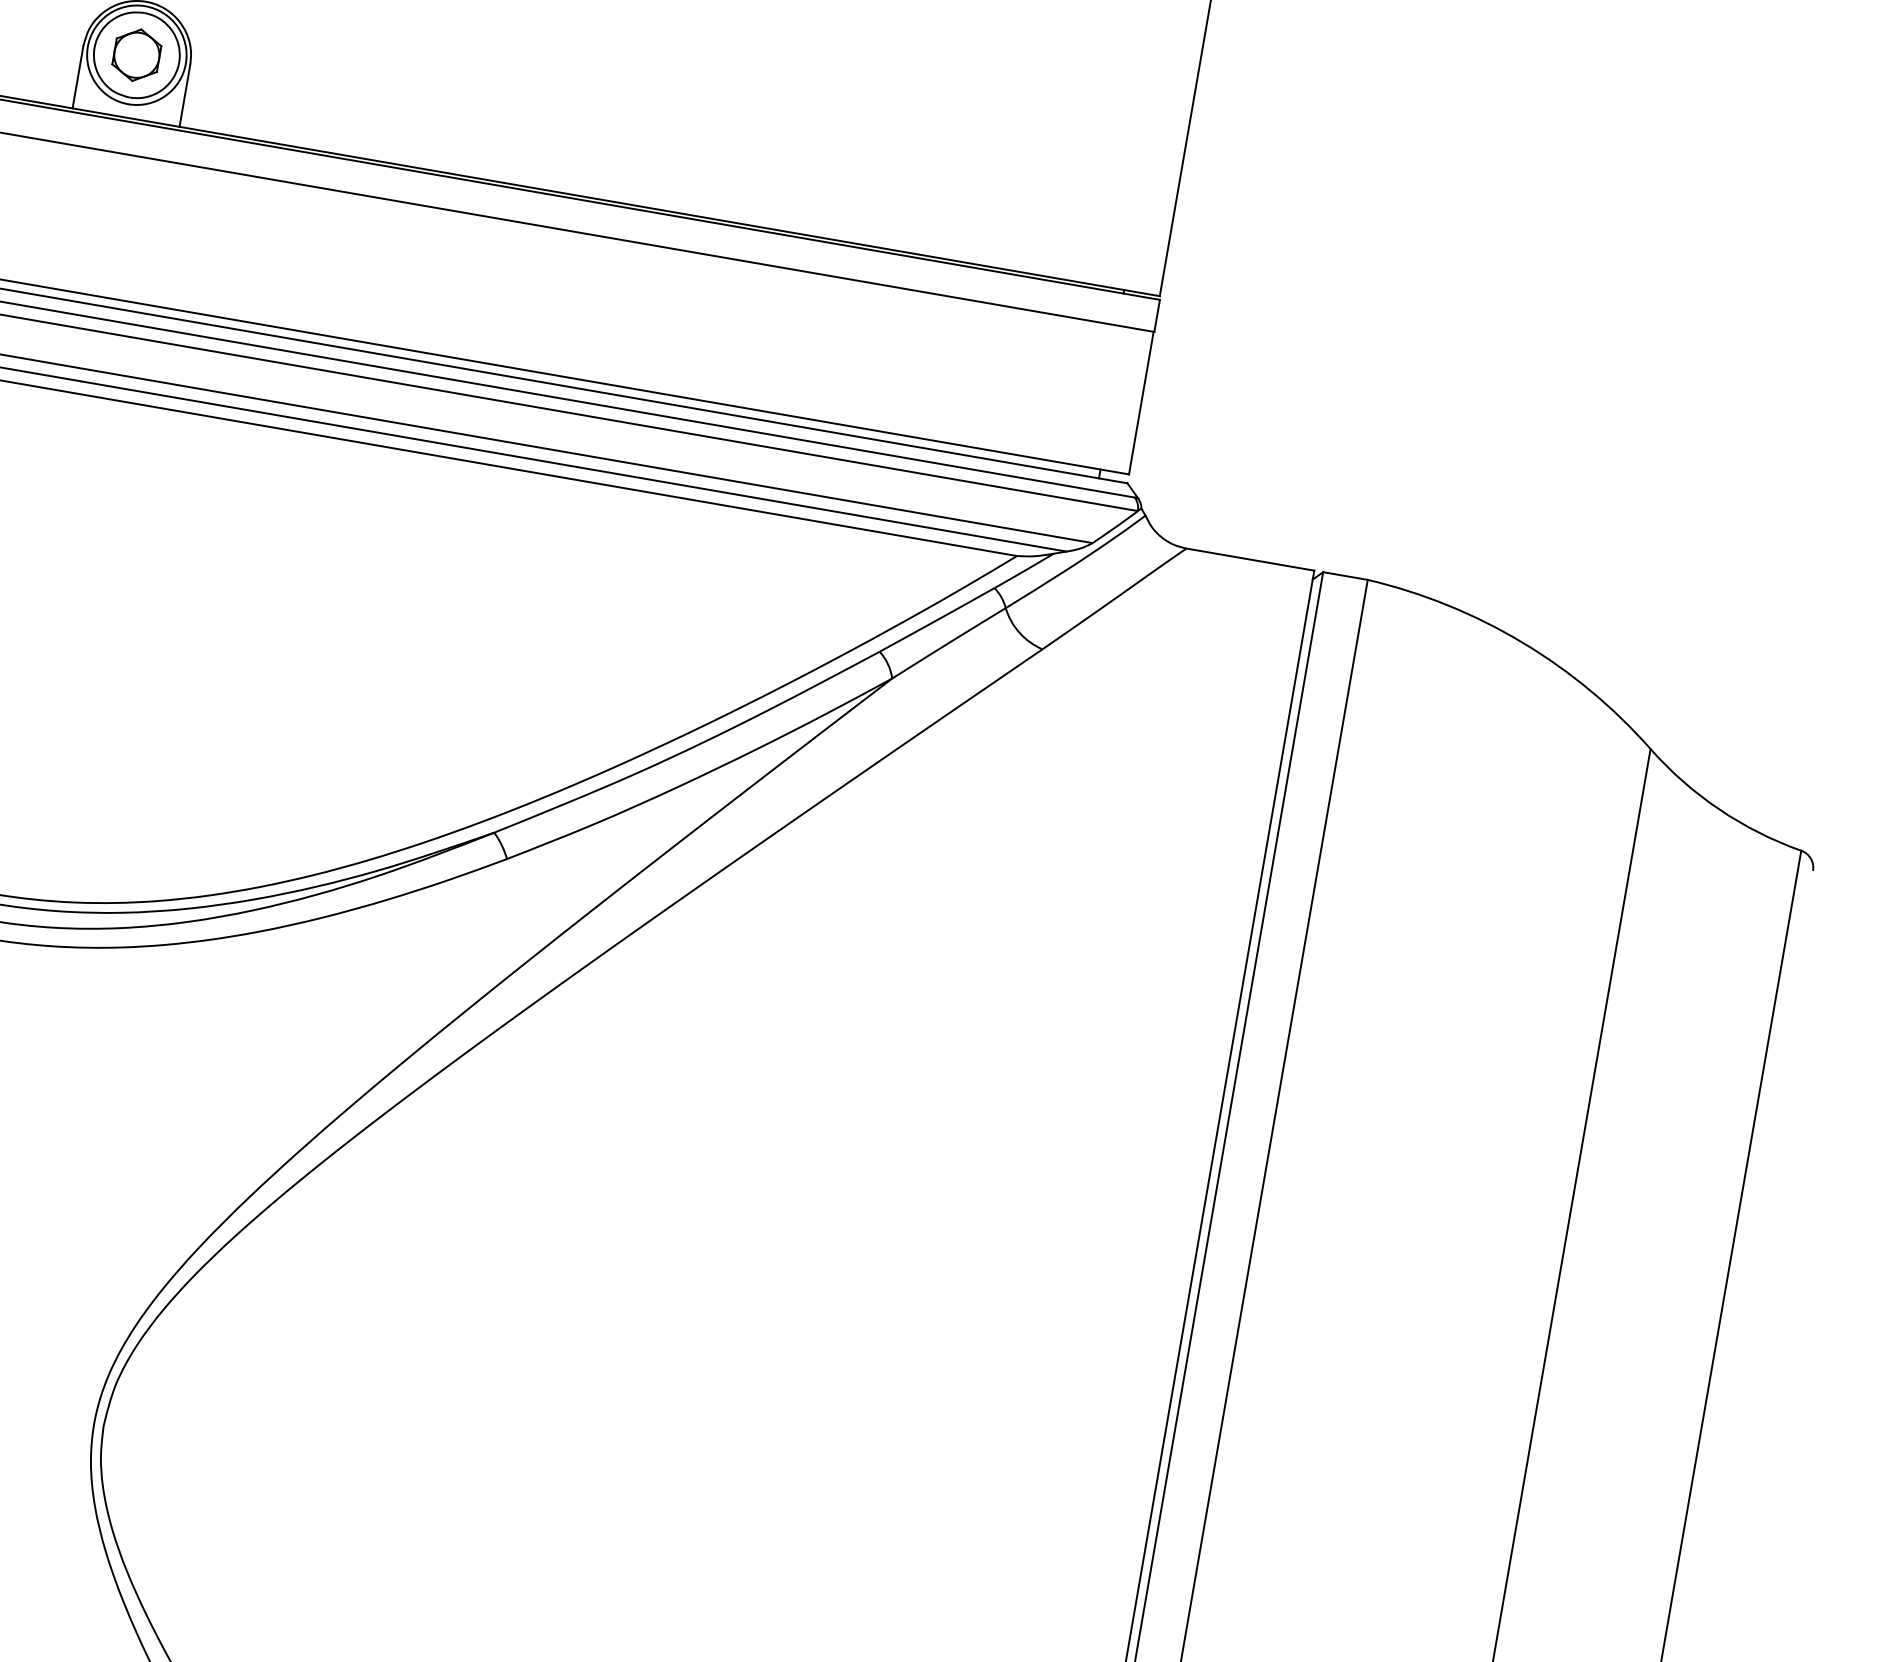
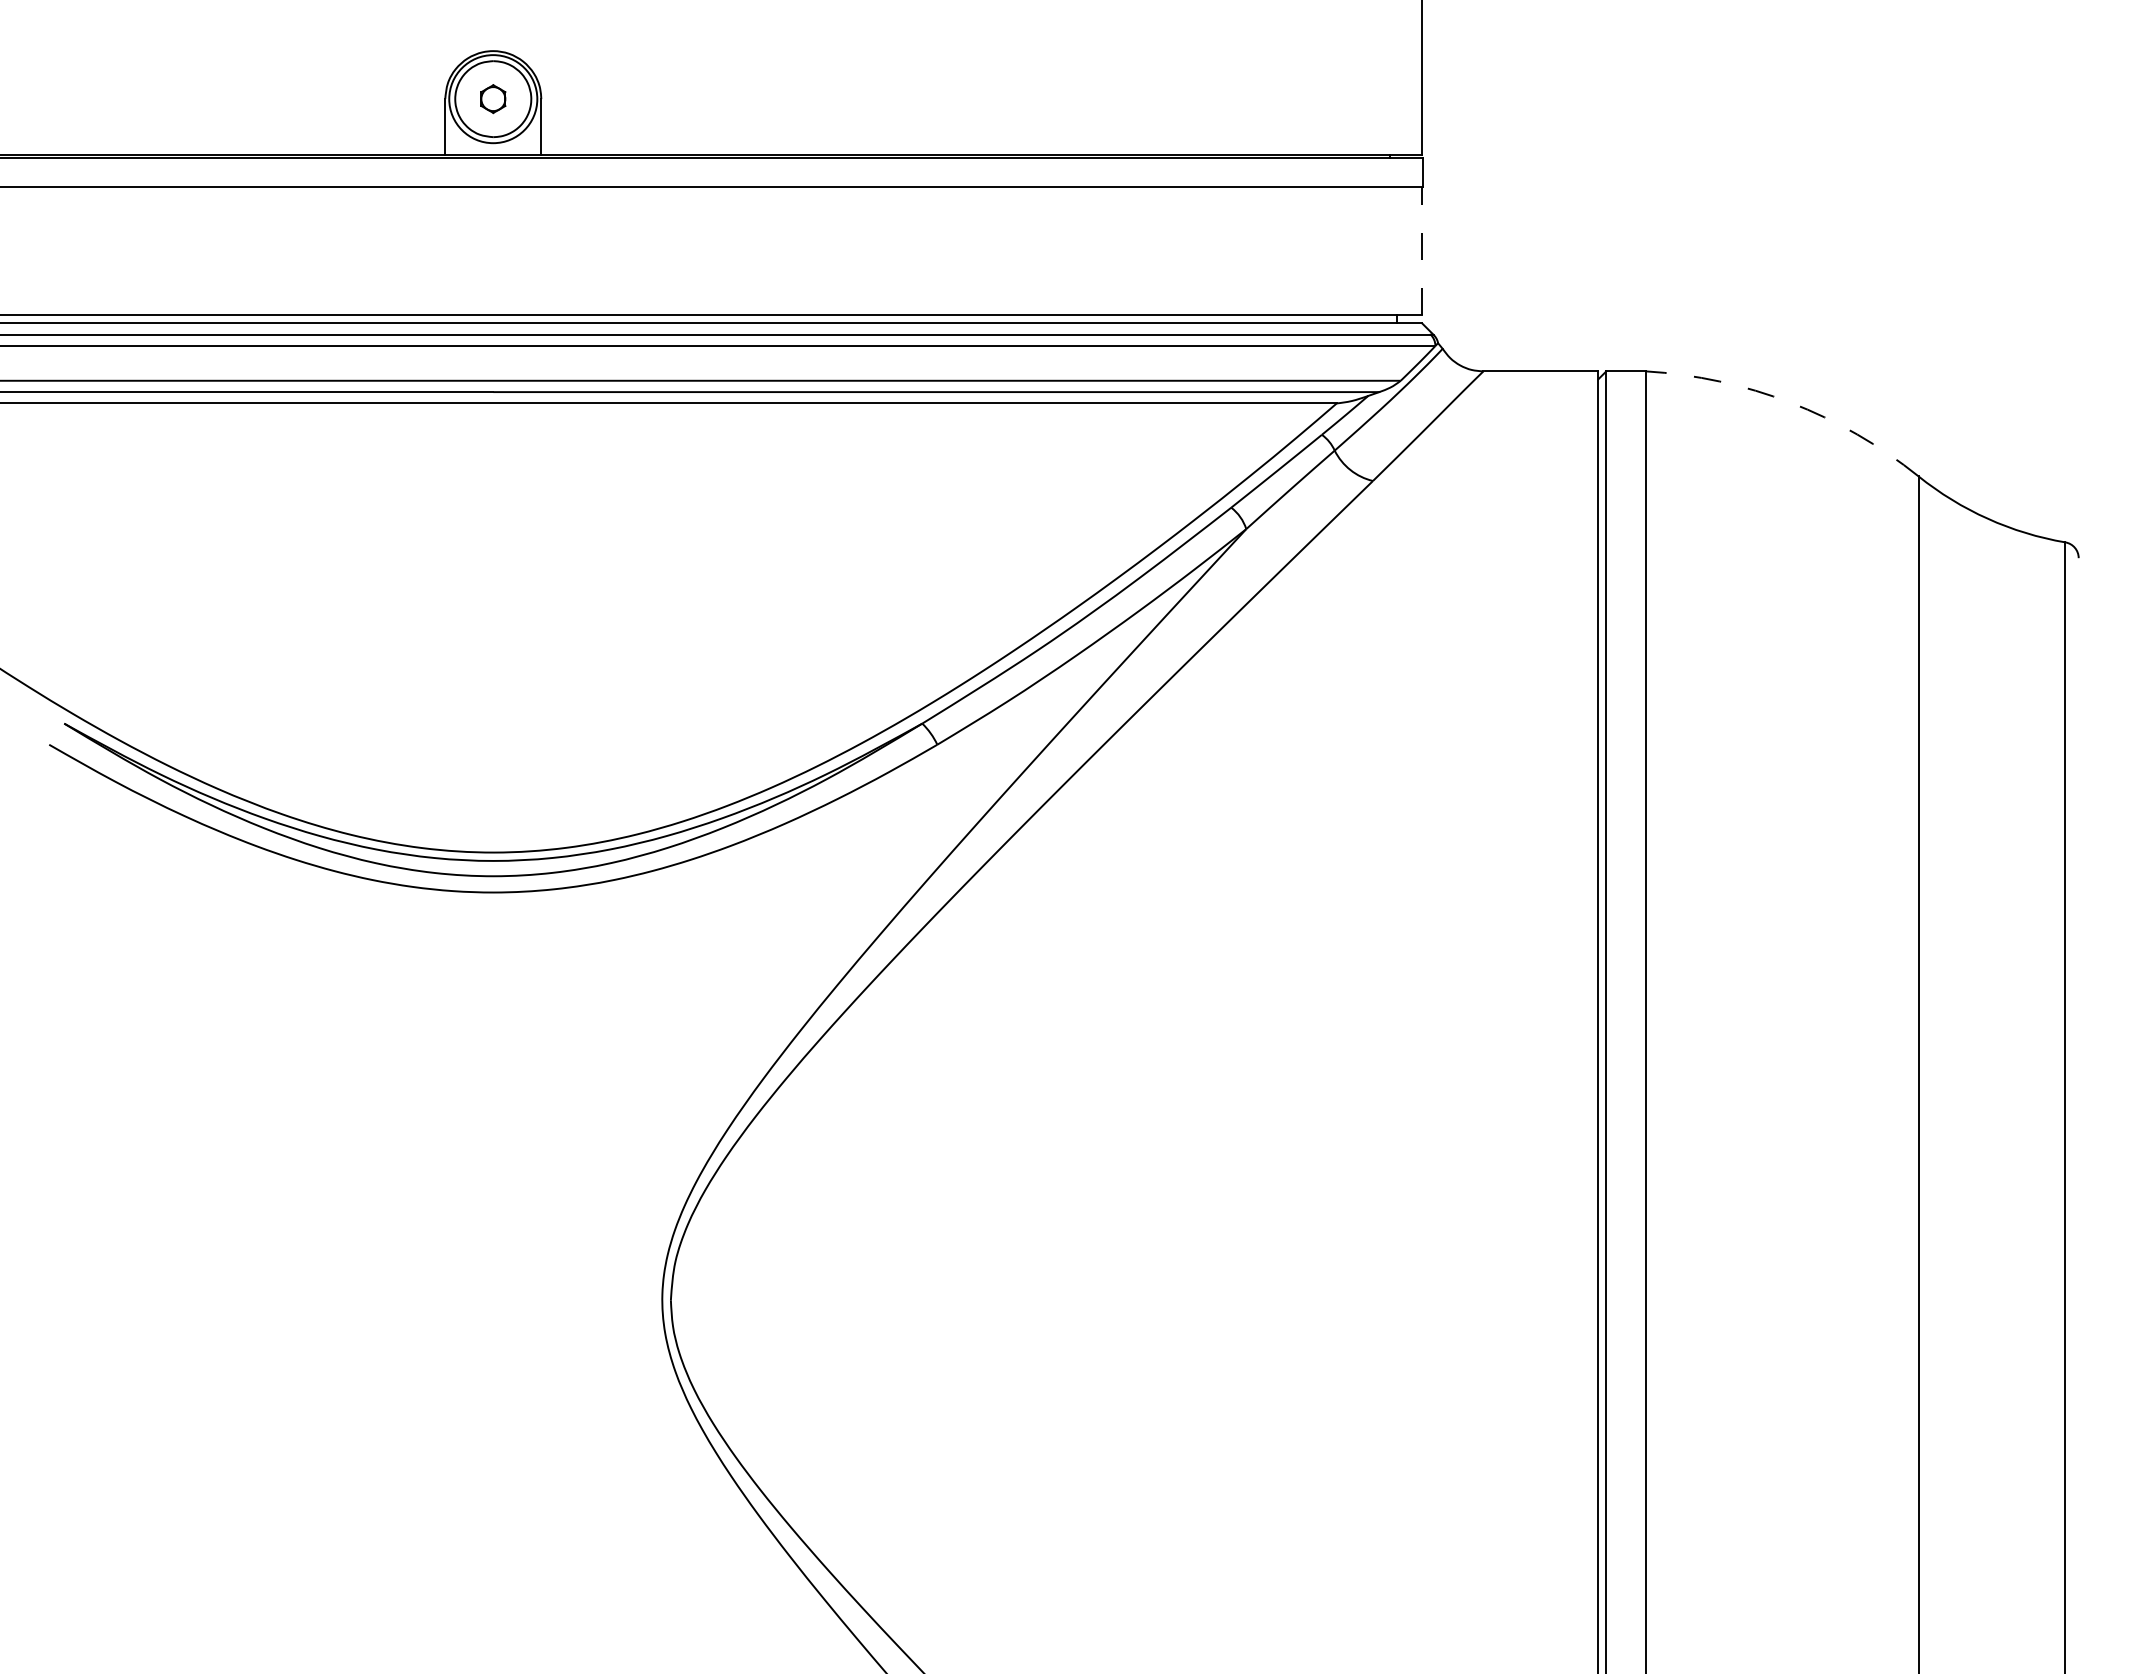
part: (137, 54) -> (493, 98), size x0.6
line: (1141, 402) -> (1422, 250), solid -> dashed
arc: (1522, 642) -> (1790, 402), solid -> dashed

